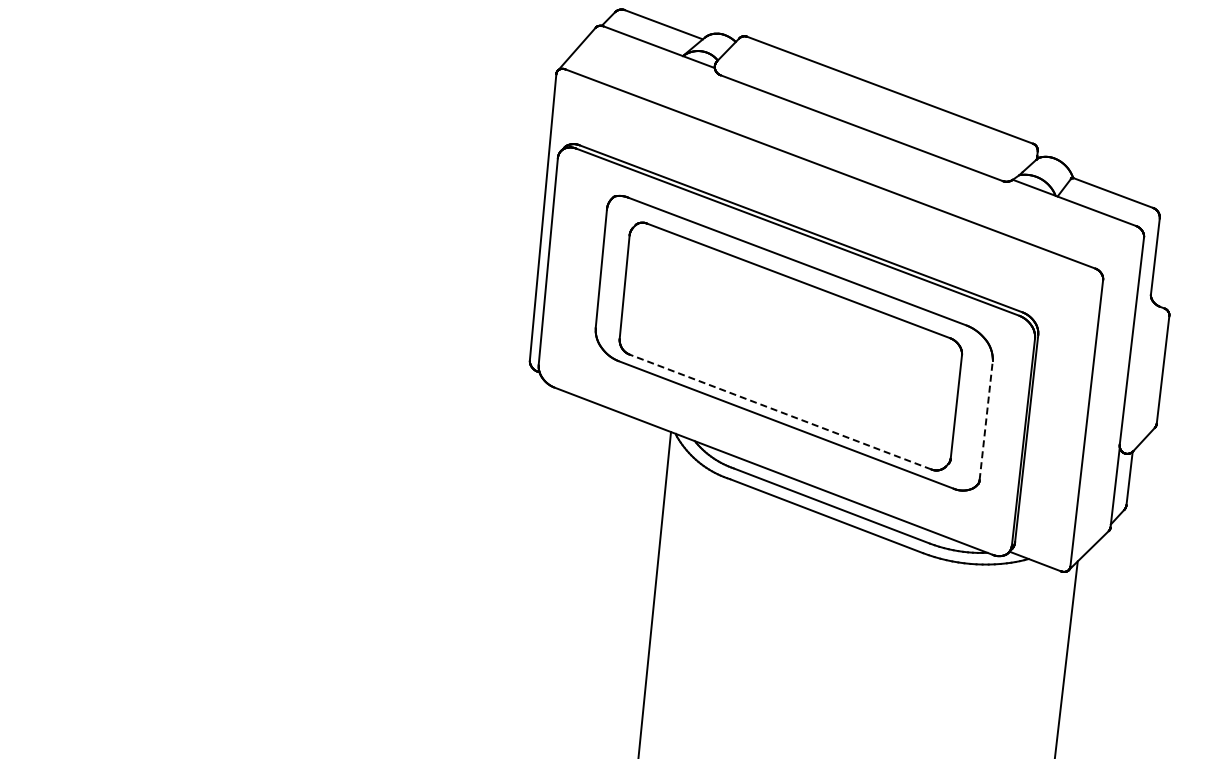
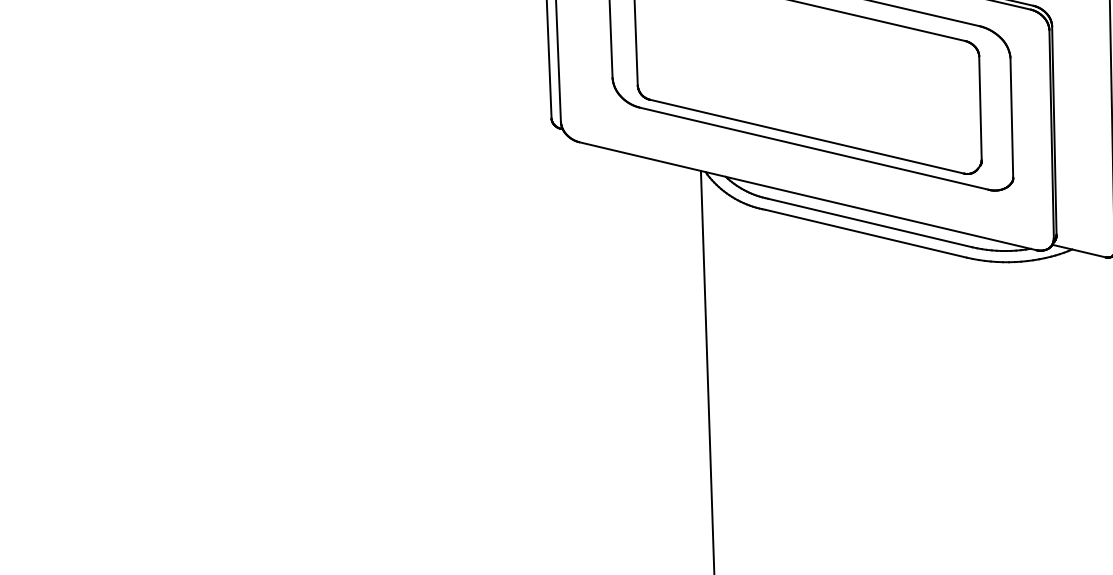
line: (780, 411) -> (806, 136), dashed -> solid
line: (986, 419) -> (1011, 116), dashed -> solid

